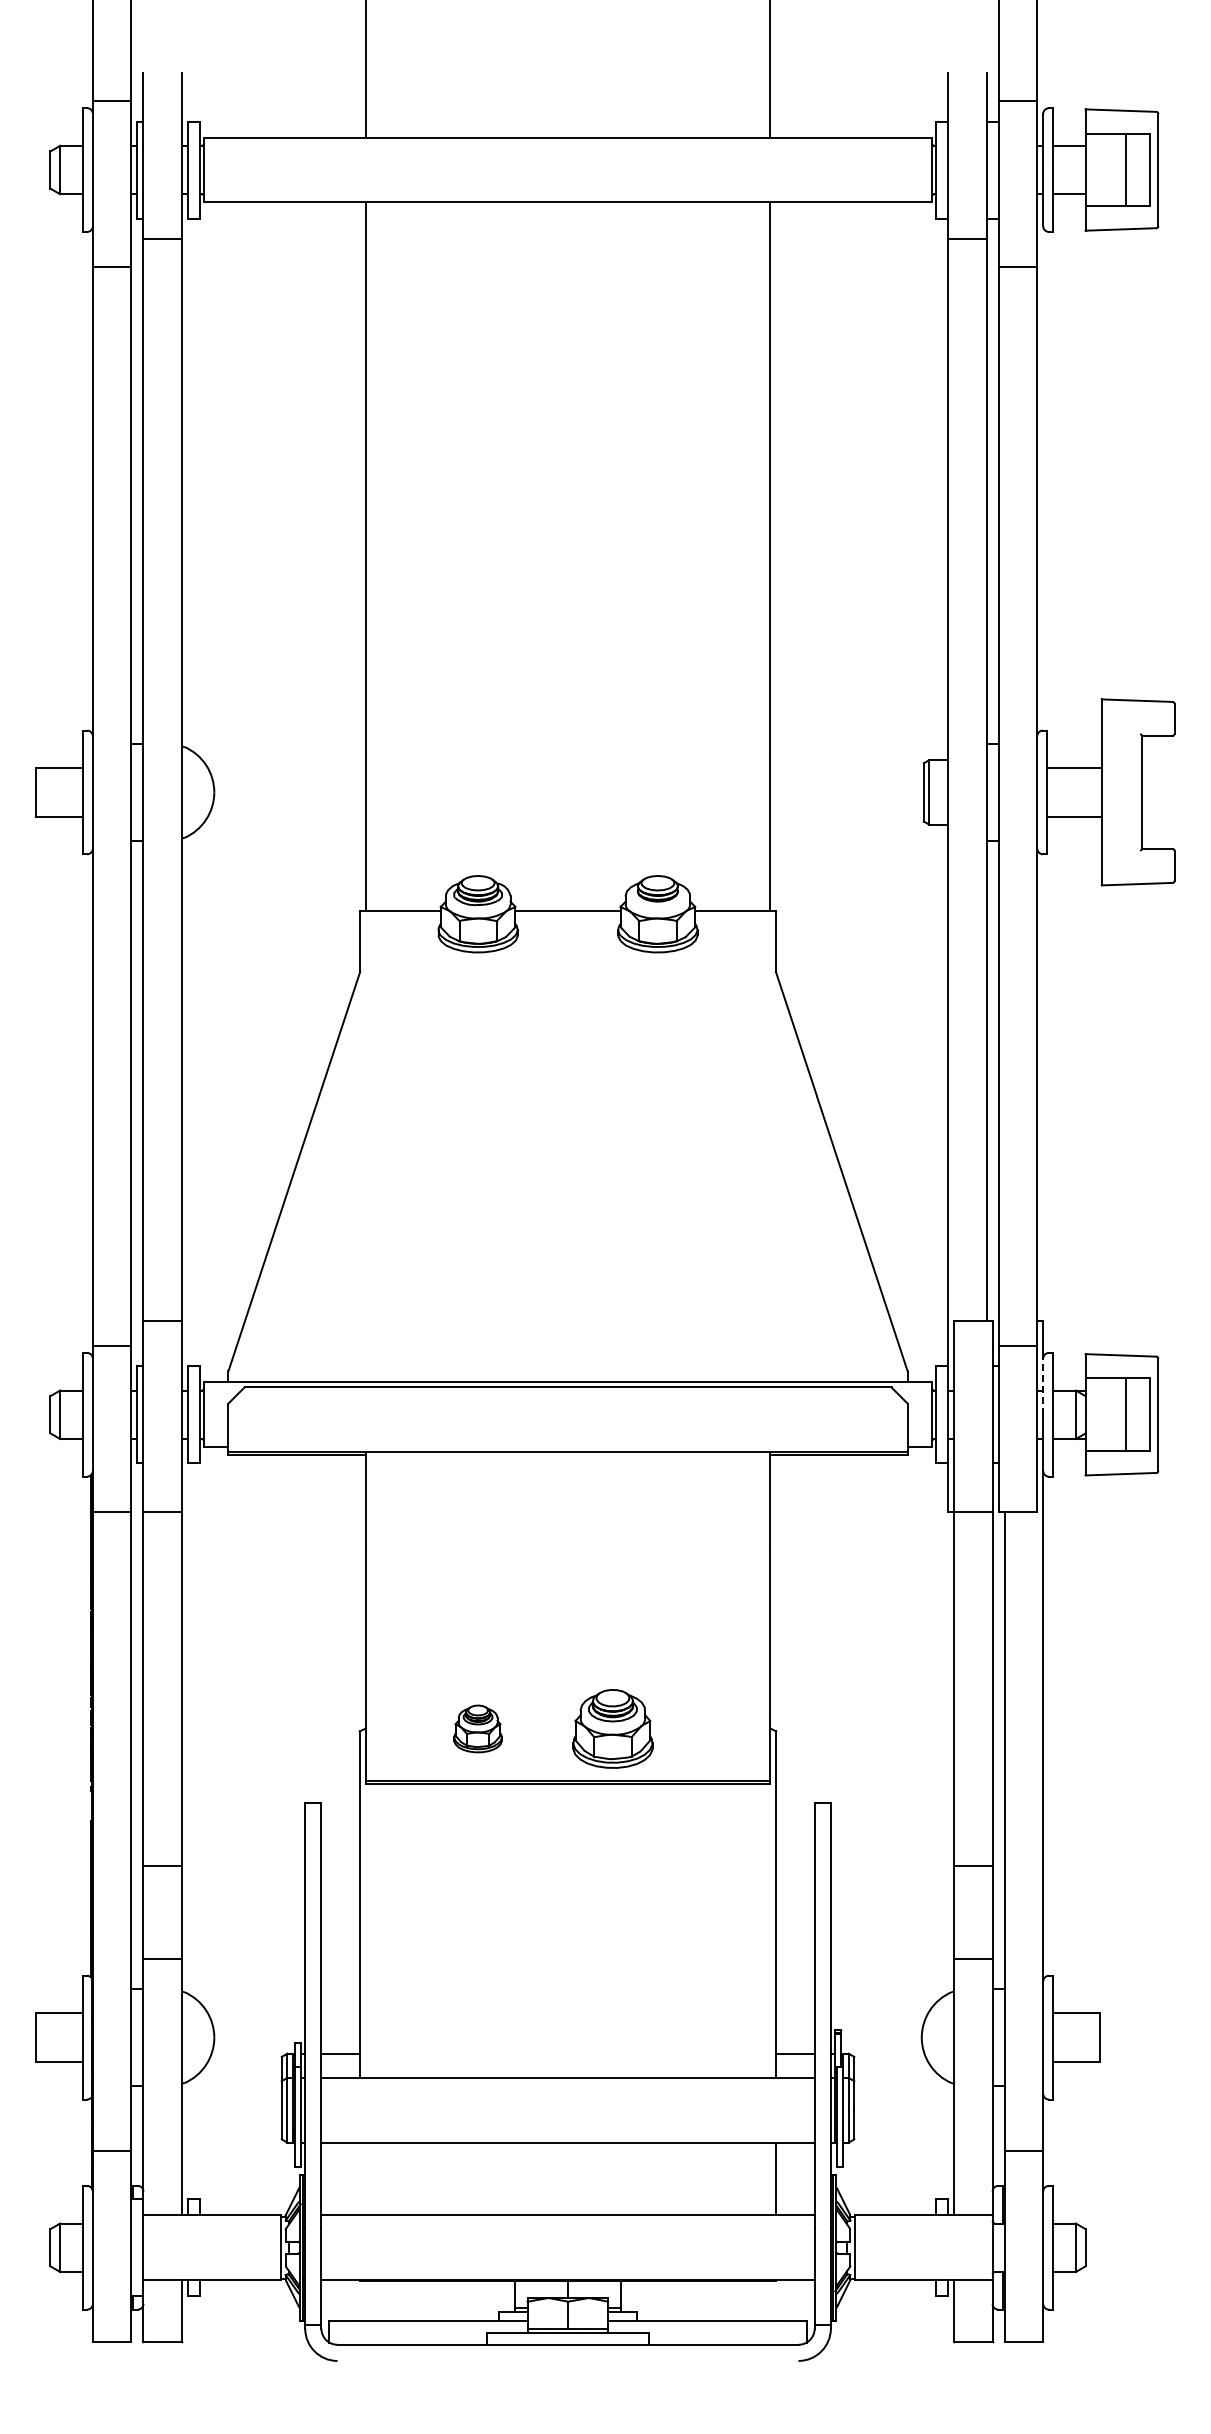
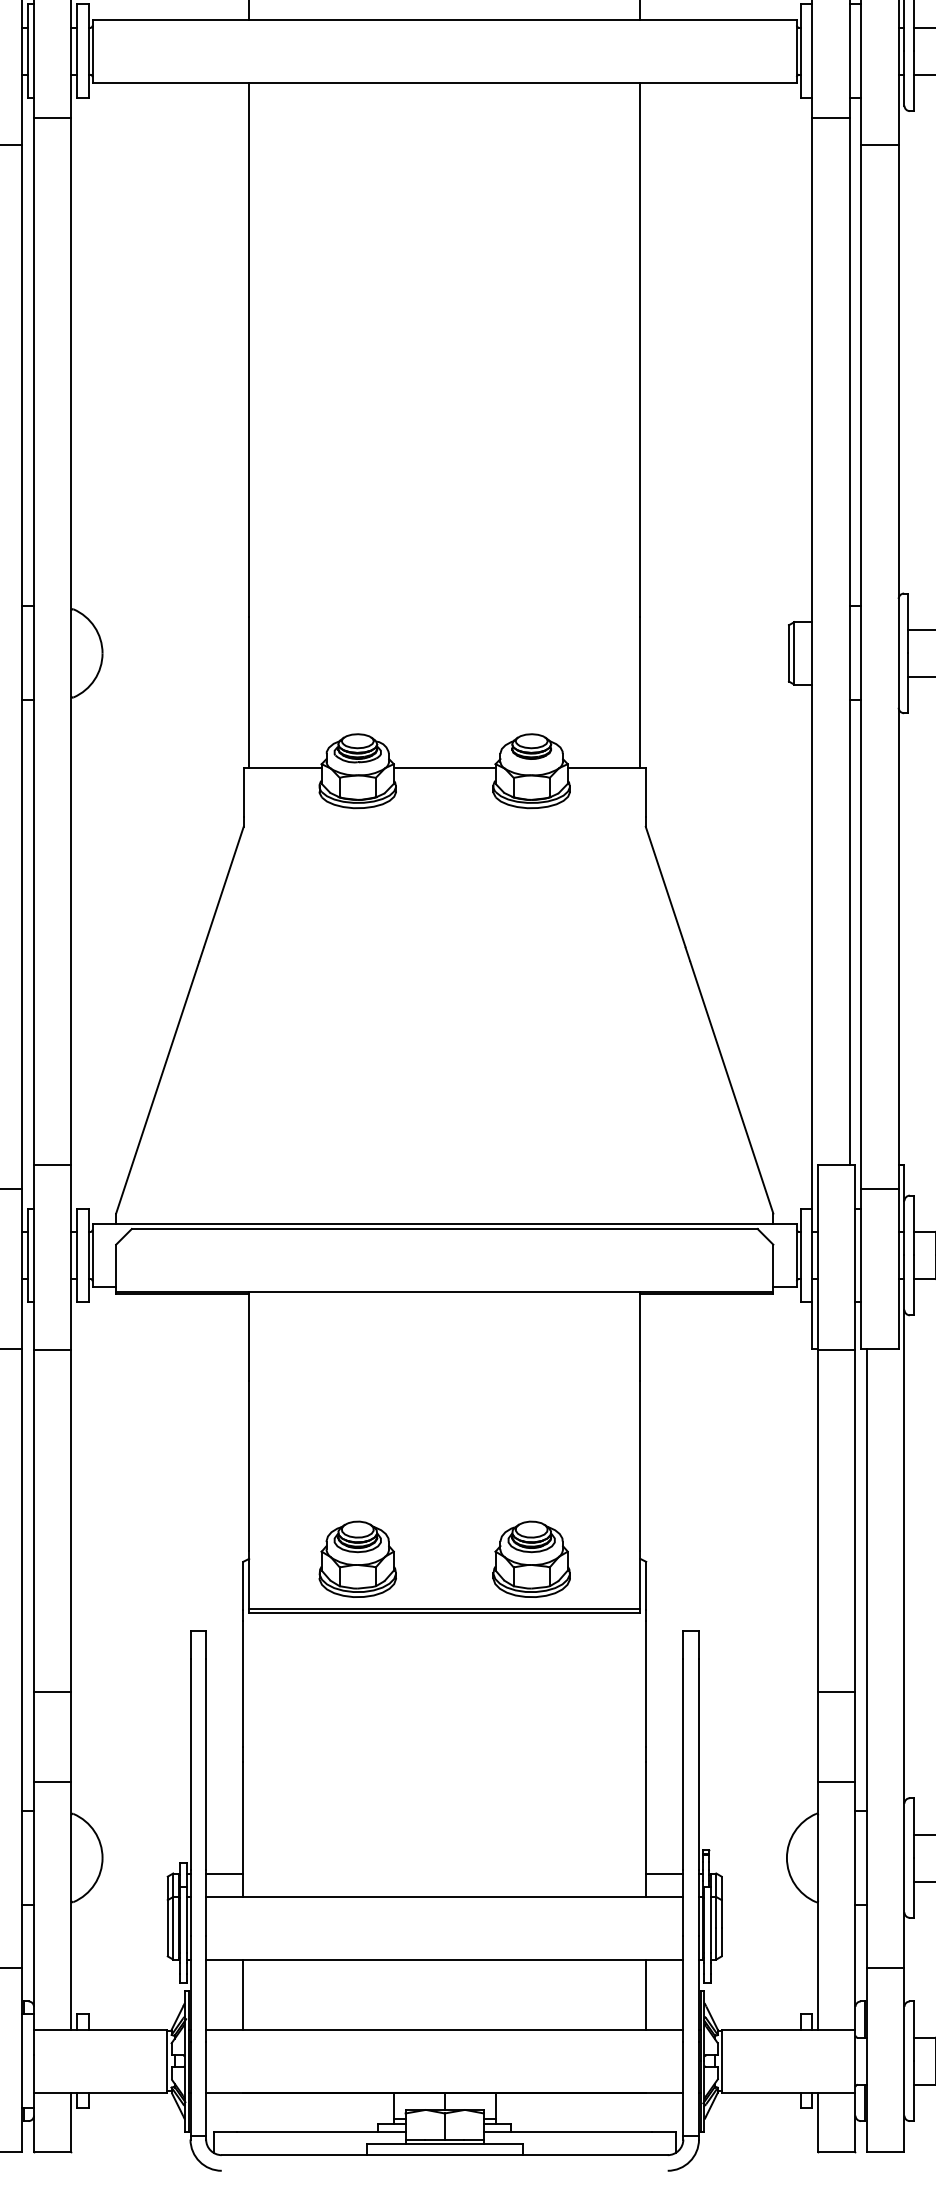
line: (1043, 1386) -> (904, 1228), dashed -> solid
part: (477, 1728) -> (357, 1558), size x1.67
part: (612, 1728) -> (531, 1558), moved
line: (359, 2178) -> (243, 1994), added

